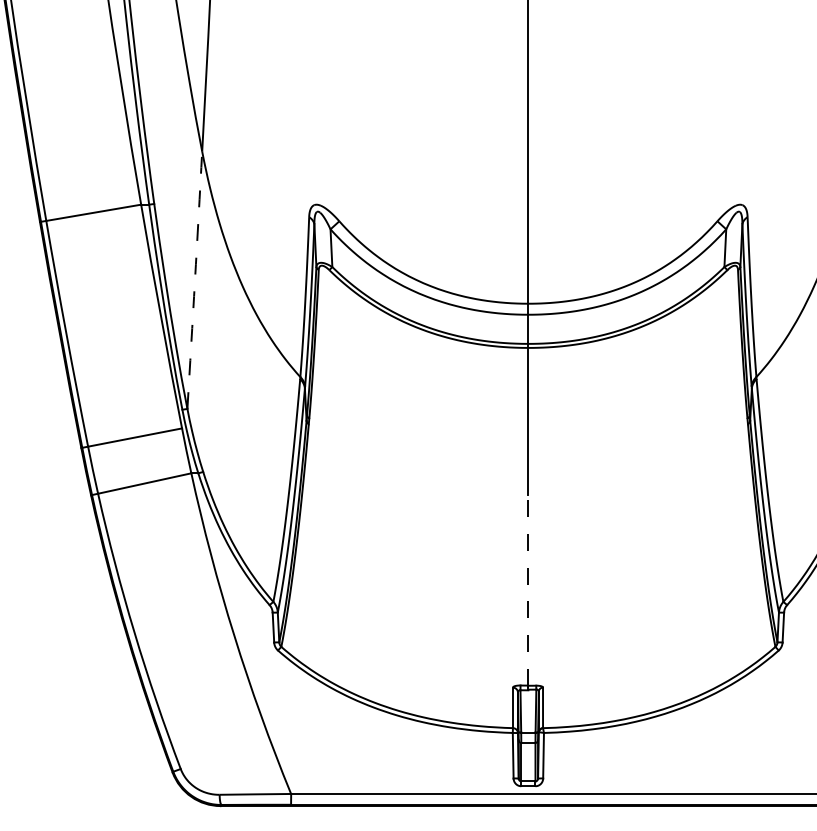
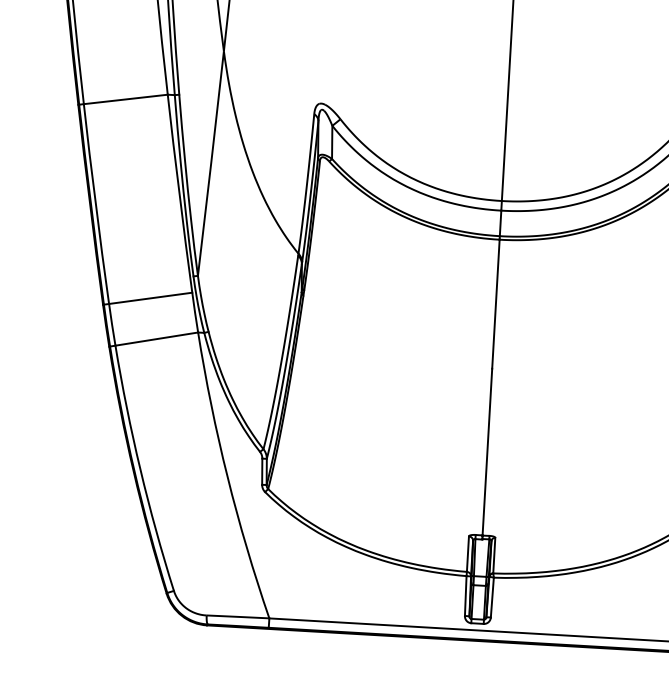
arc: (195, 280) -> (211, 163), dashed -> solid
line: (528, 589) -> (487, 451), dashed -> solid

